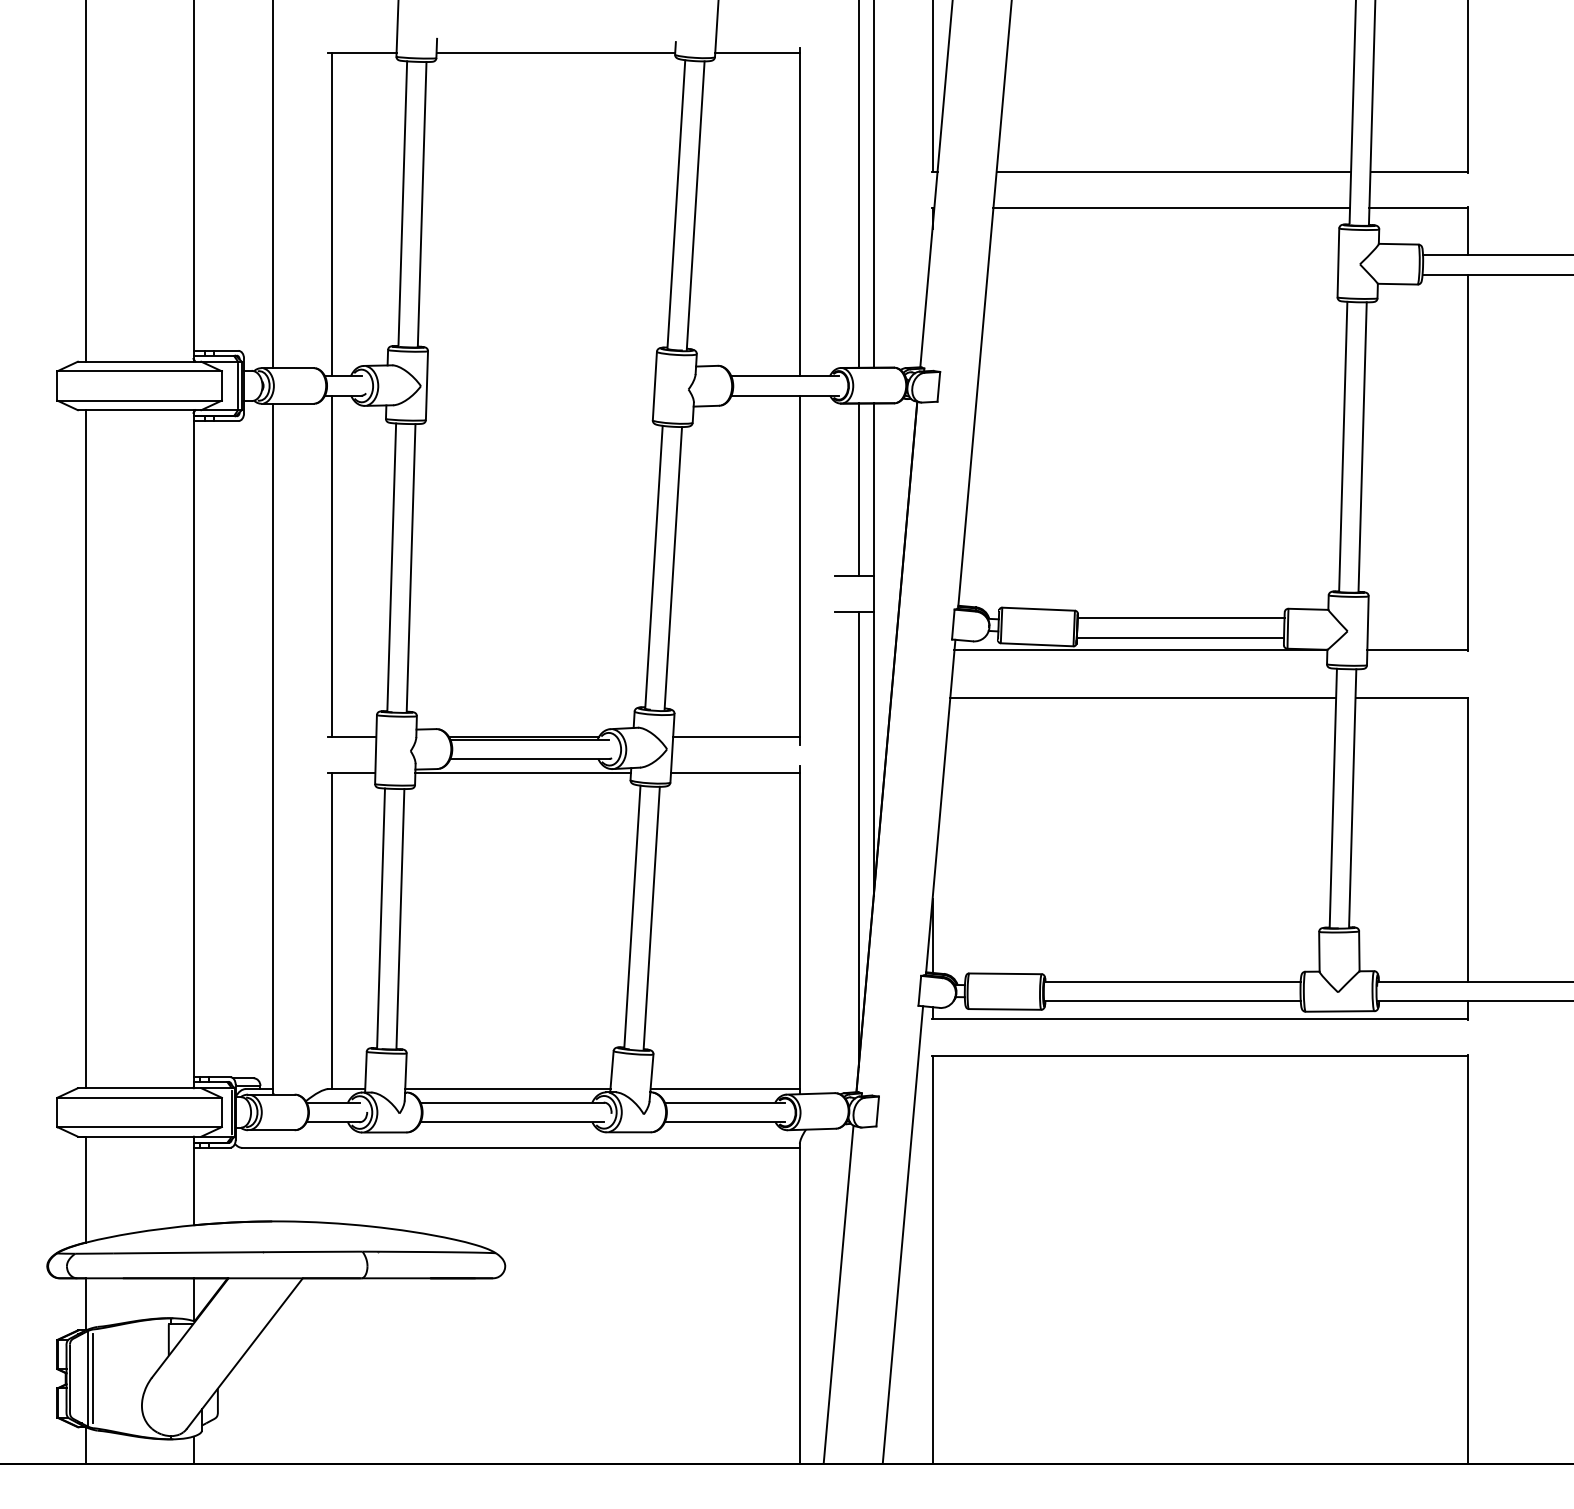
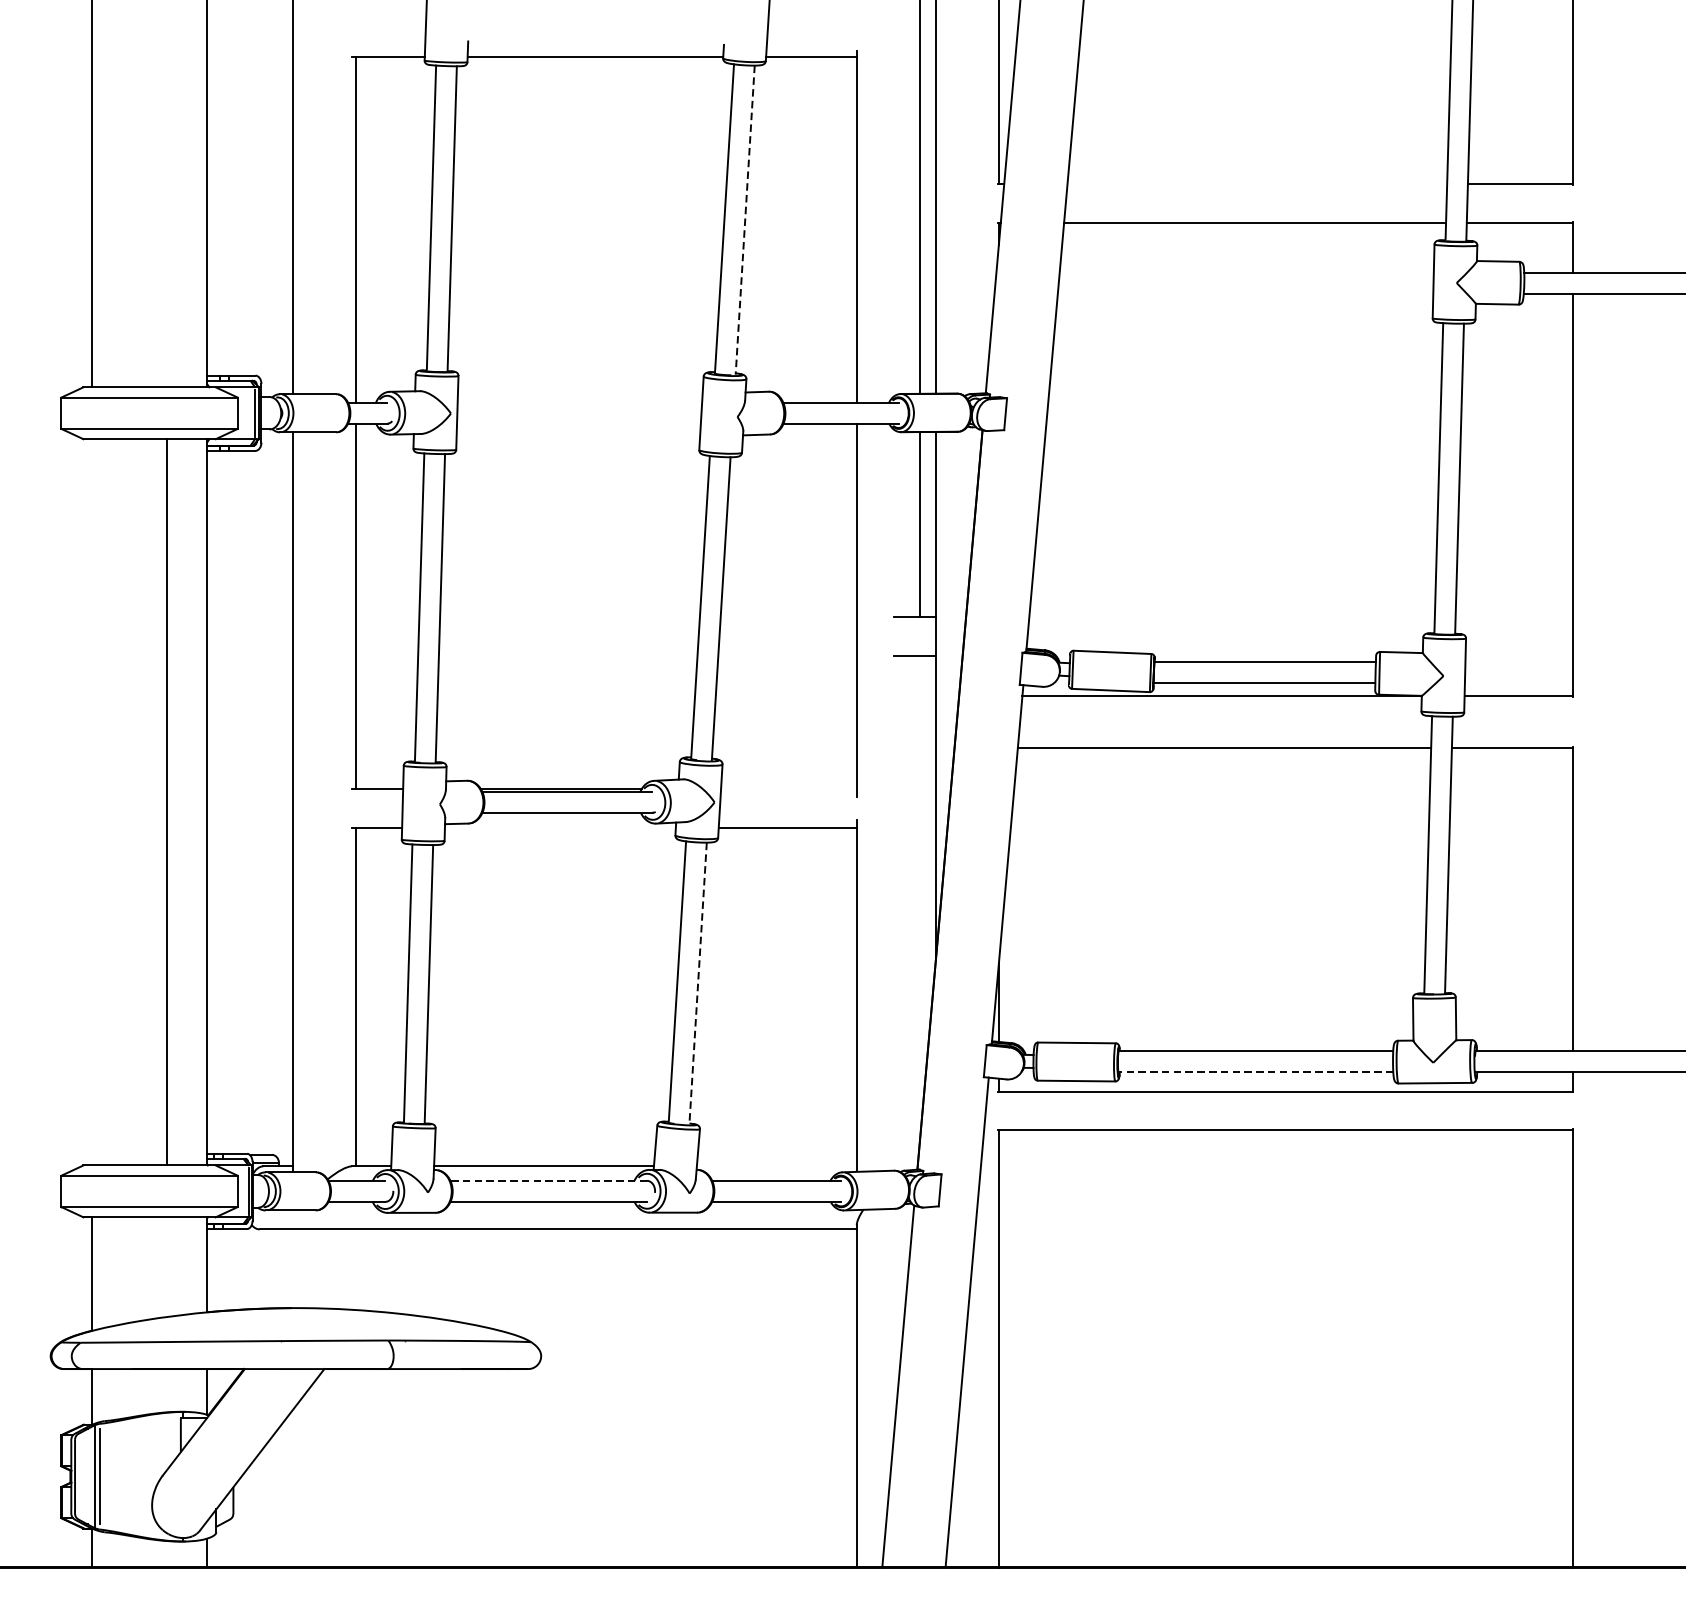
line: (1173, 171) -> (1256, 183), removed
line: (695, 205) -> (744, 219), solid -> dashed
line: (736, 737) -> (788, 789), removed
line: (85, 749) -> (166, 802), moved
line: (522, 773) -> (559, 828), removed
line: (858, 839) -> (919, 899), removed
line: (651, 918) -> (697, 983), solid -> dashed
line: (1172, 1001) -> (1255, 1072), solid -> dashed
line: (724, 1089) -> (776, 1166), removed
line: (512, 1102) -> (548, 1180), solid -> dashed

